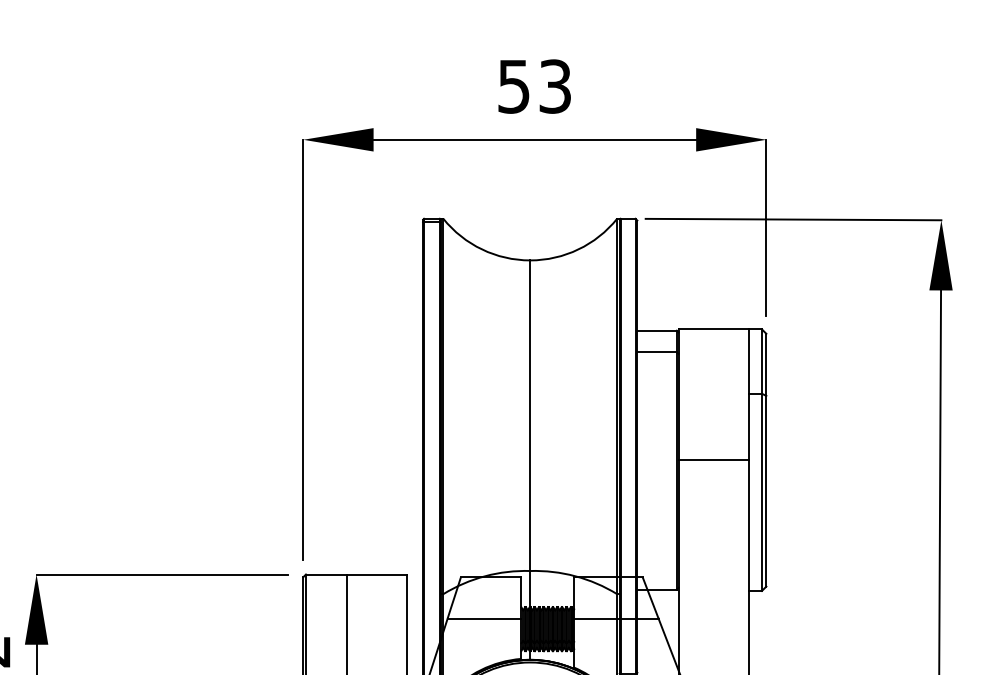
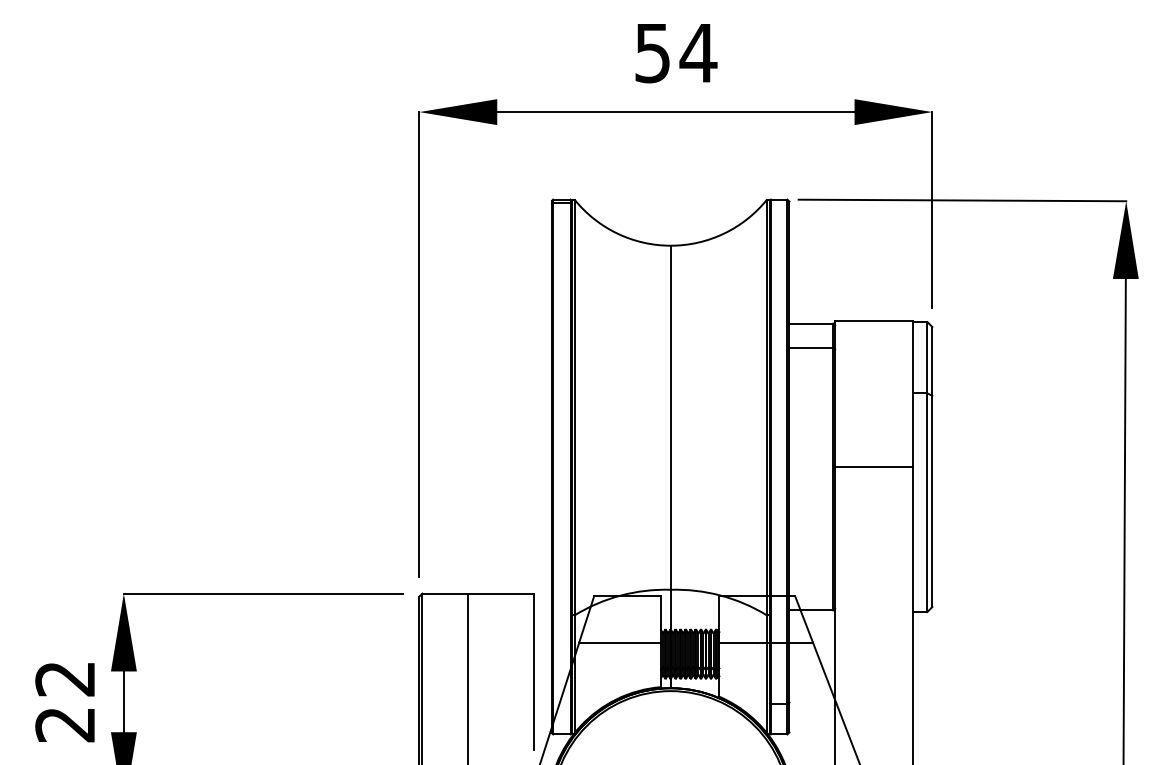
text: (555, 86) -> (698, 53), 53 -> 54

